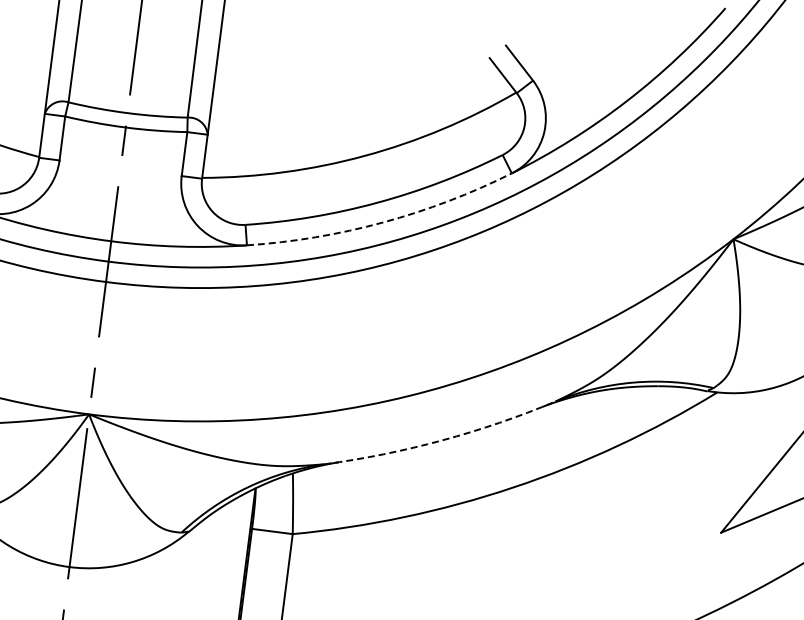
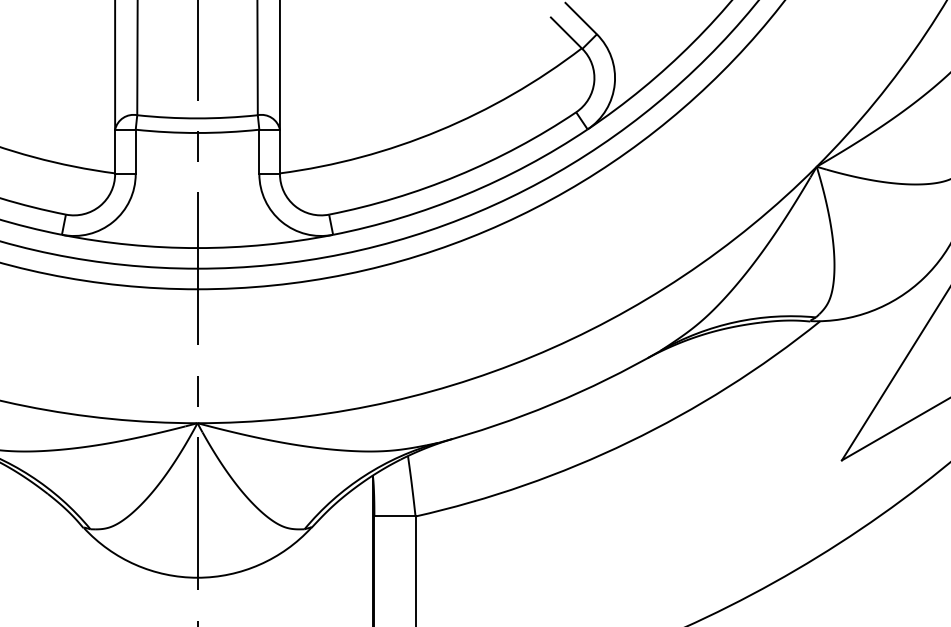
arc: (382, 222) -> (465, 194), dashed -> solid
arc: (442, 440) -> (552, 404), dashed -> solid

